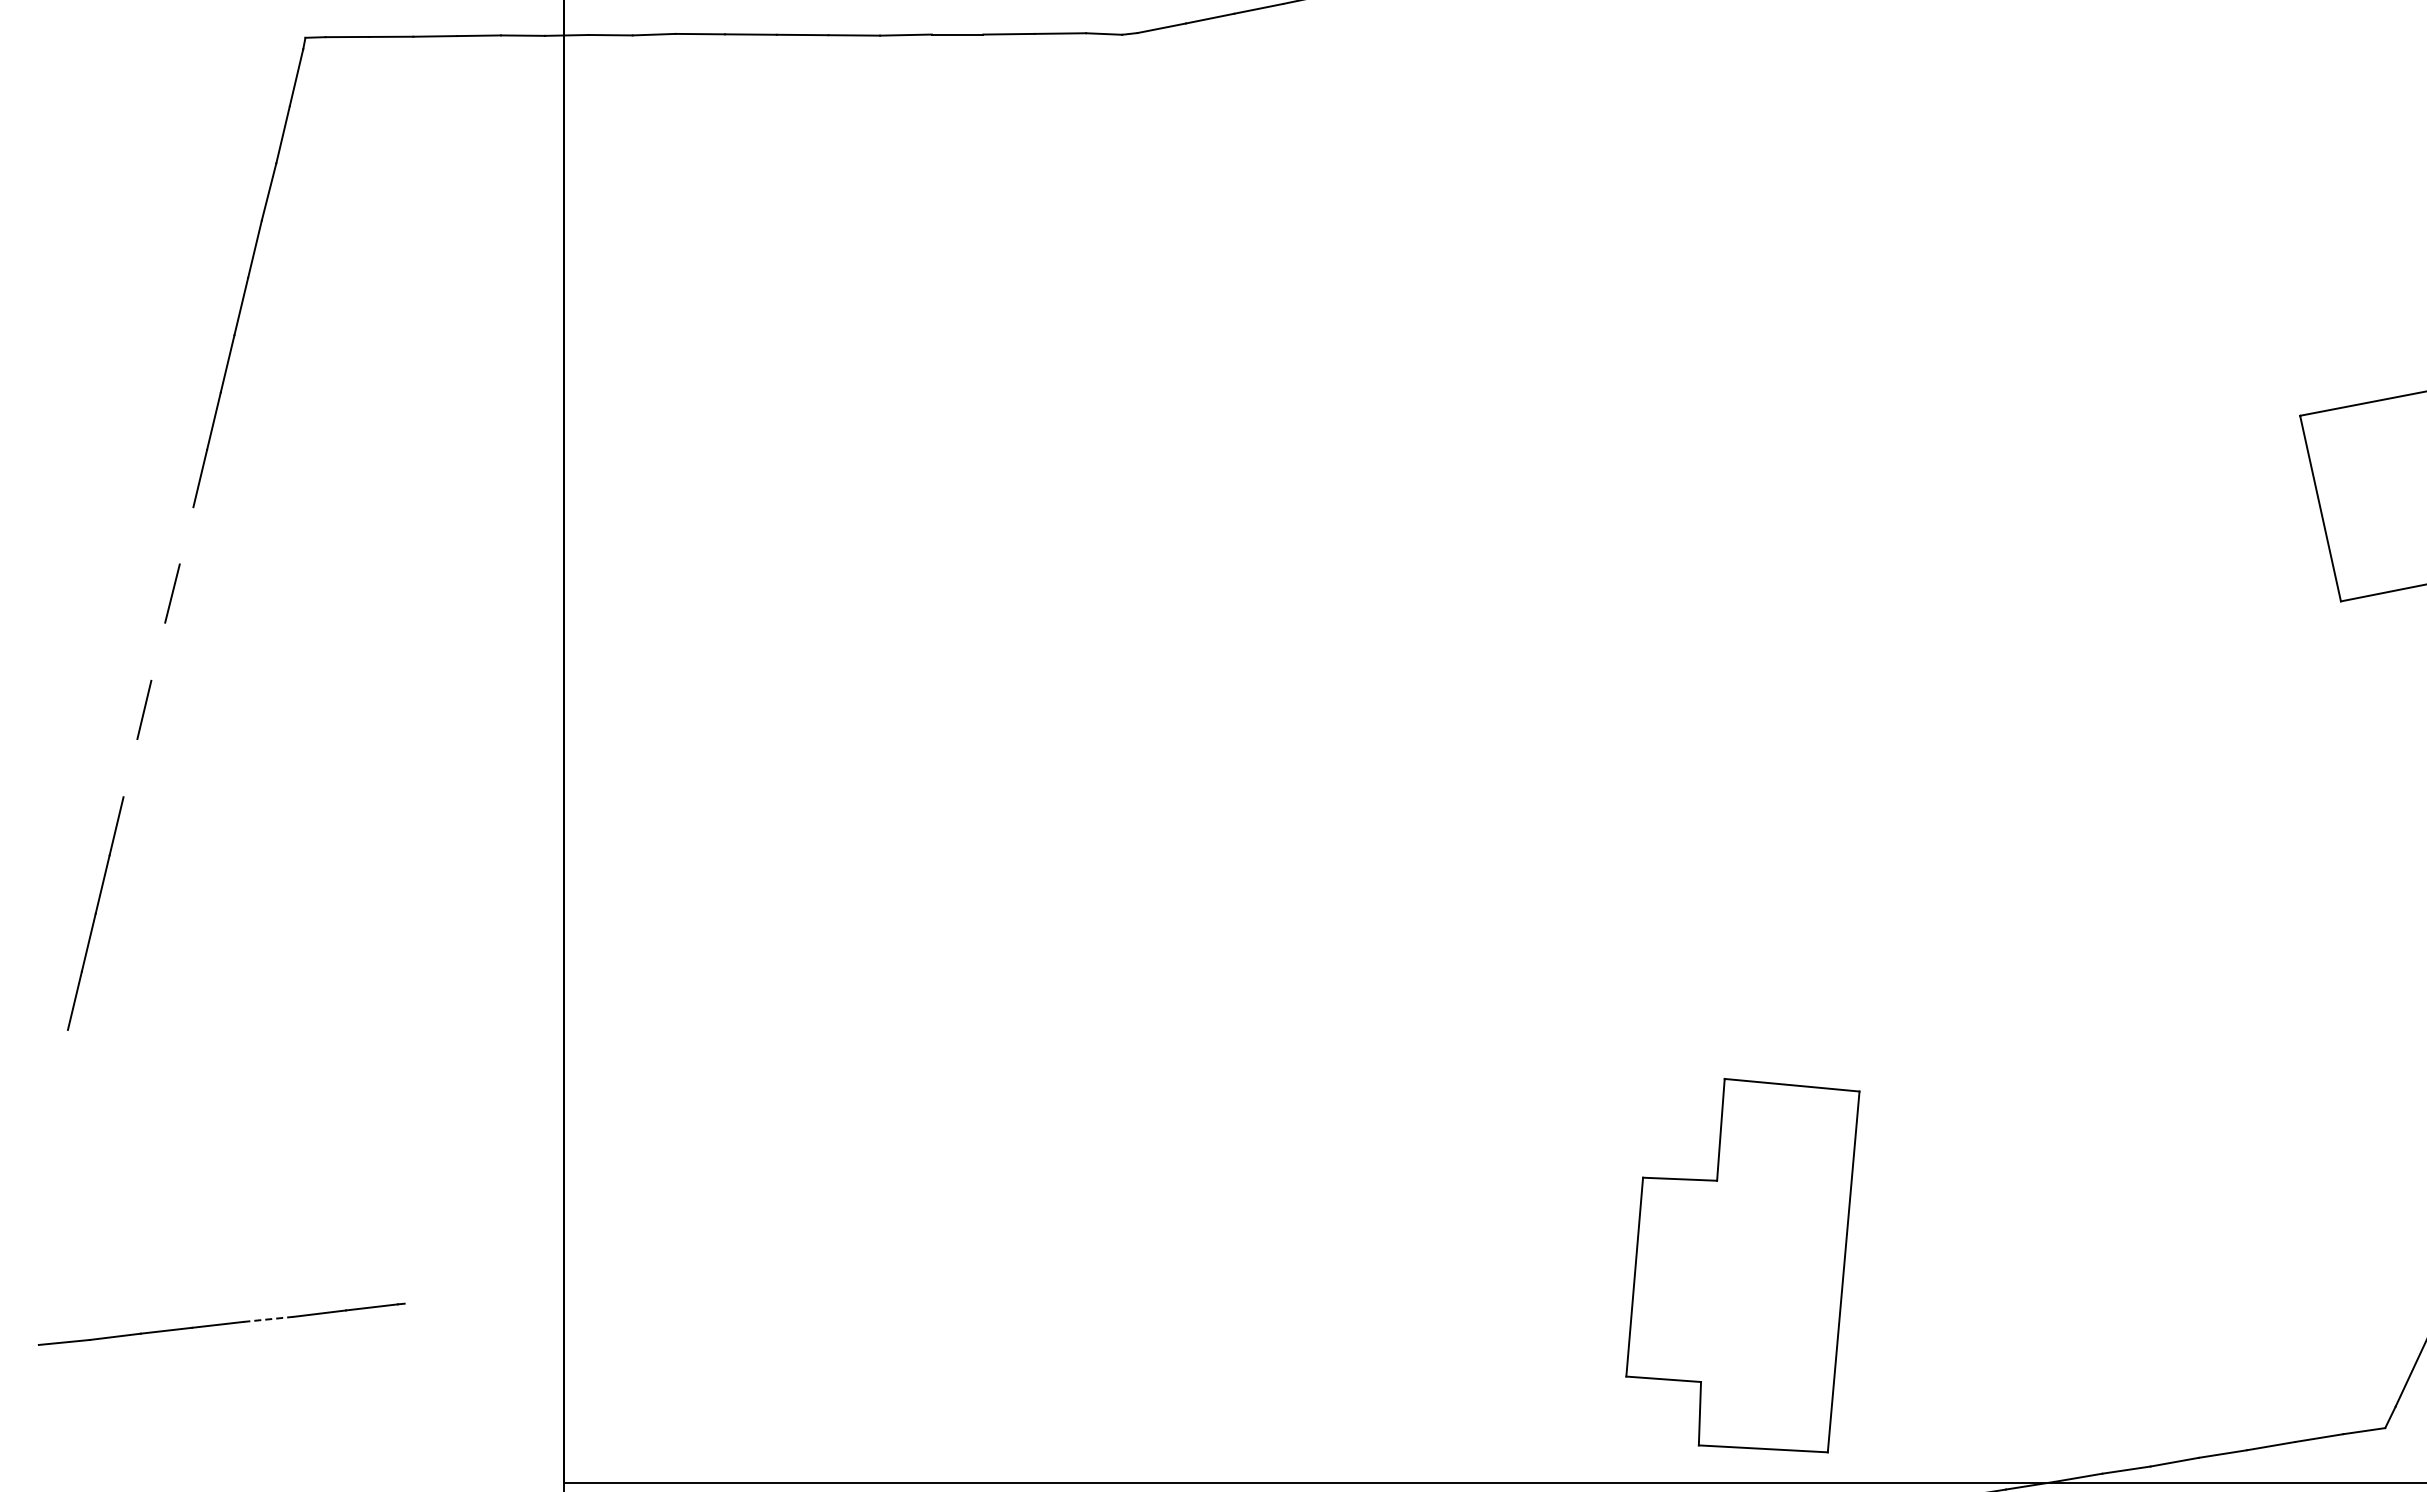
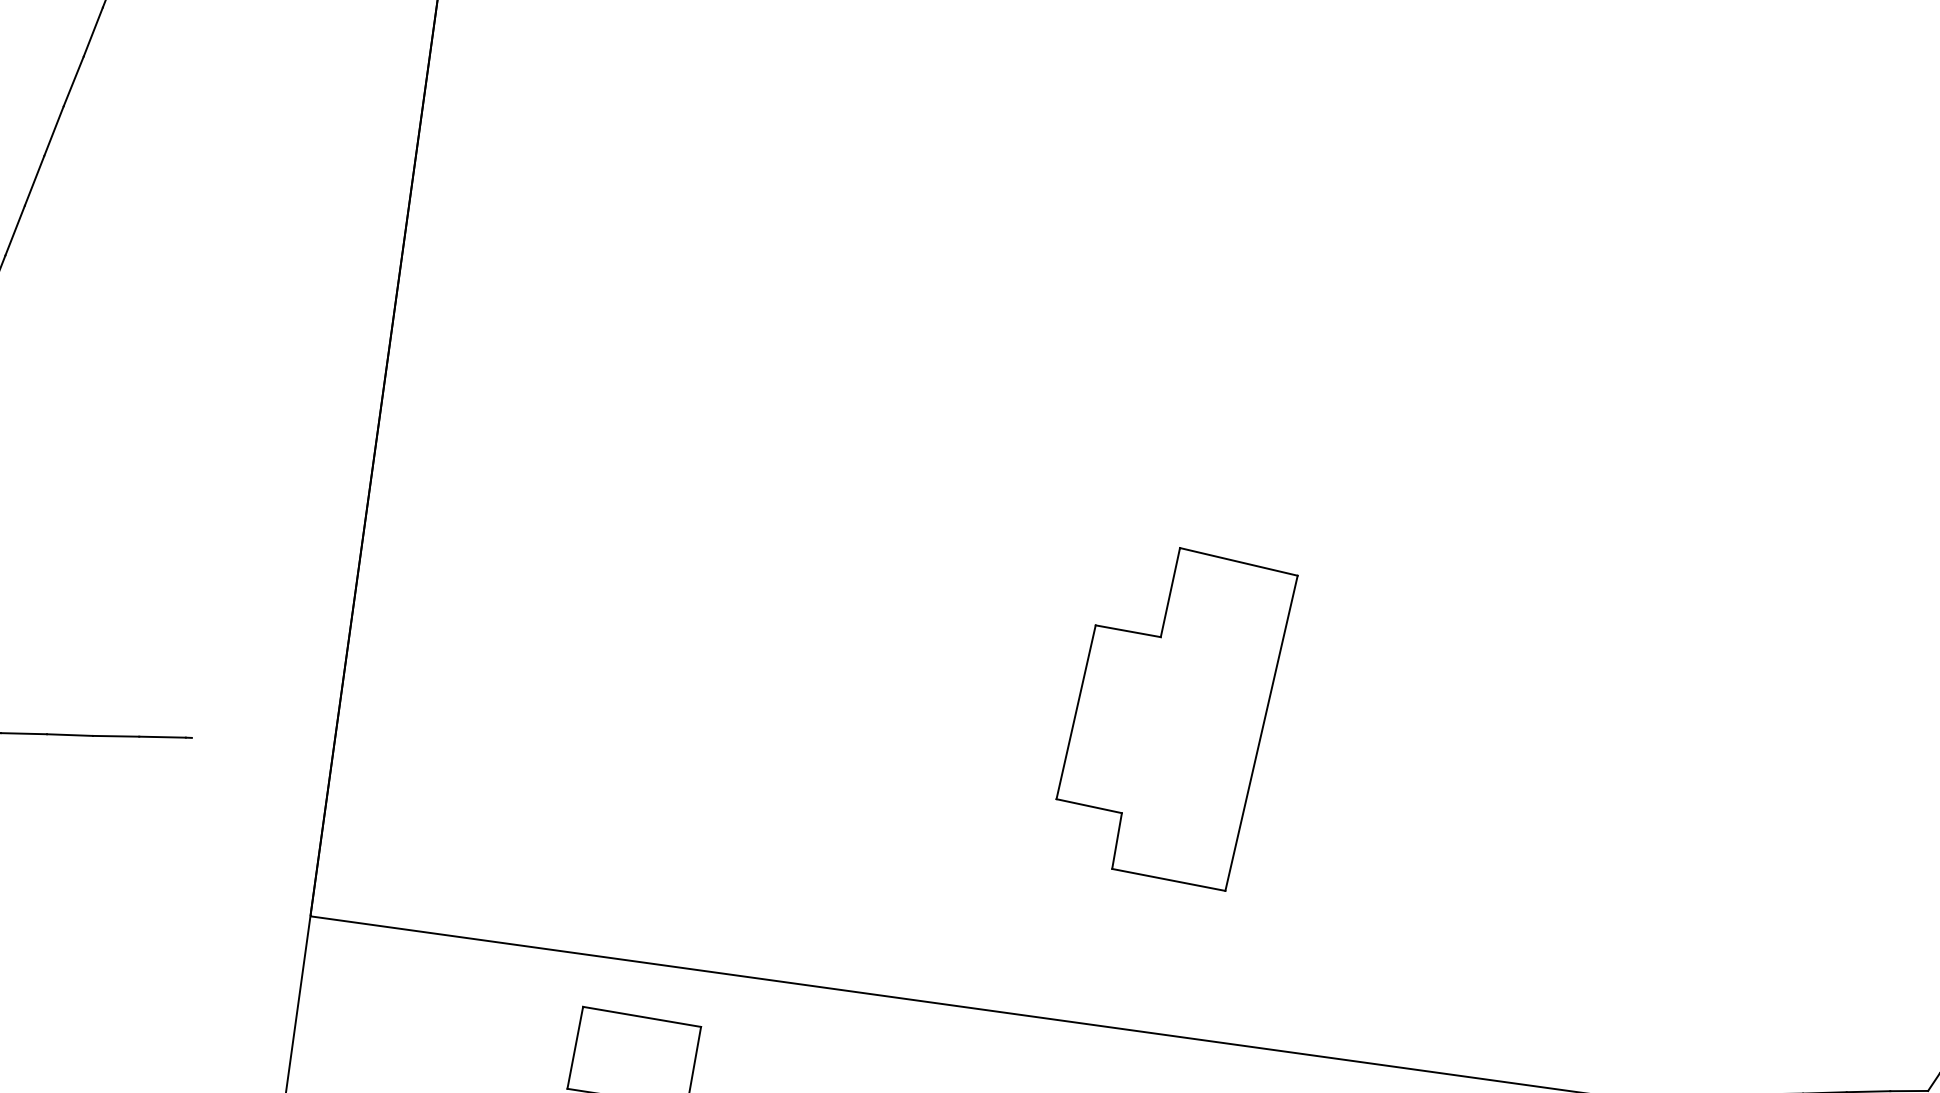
line: (186, 535) -> (93, 31), added
line: (158, 651) -> (54, 130), added
line: (130, 768) -> (15, 230), added
part: (1742, 1265) -> (1172, 715), moved
line: (268, 1319) -> (69, 735), dashed -> solid

